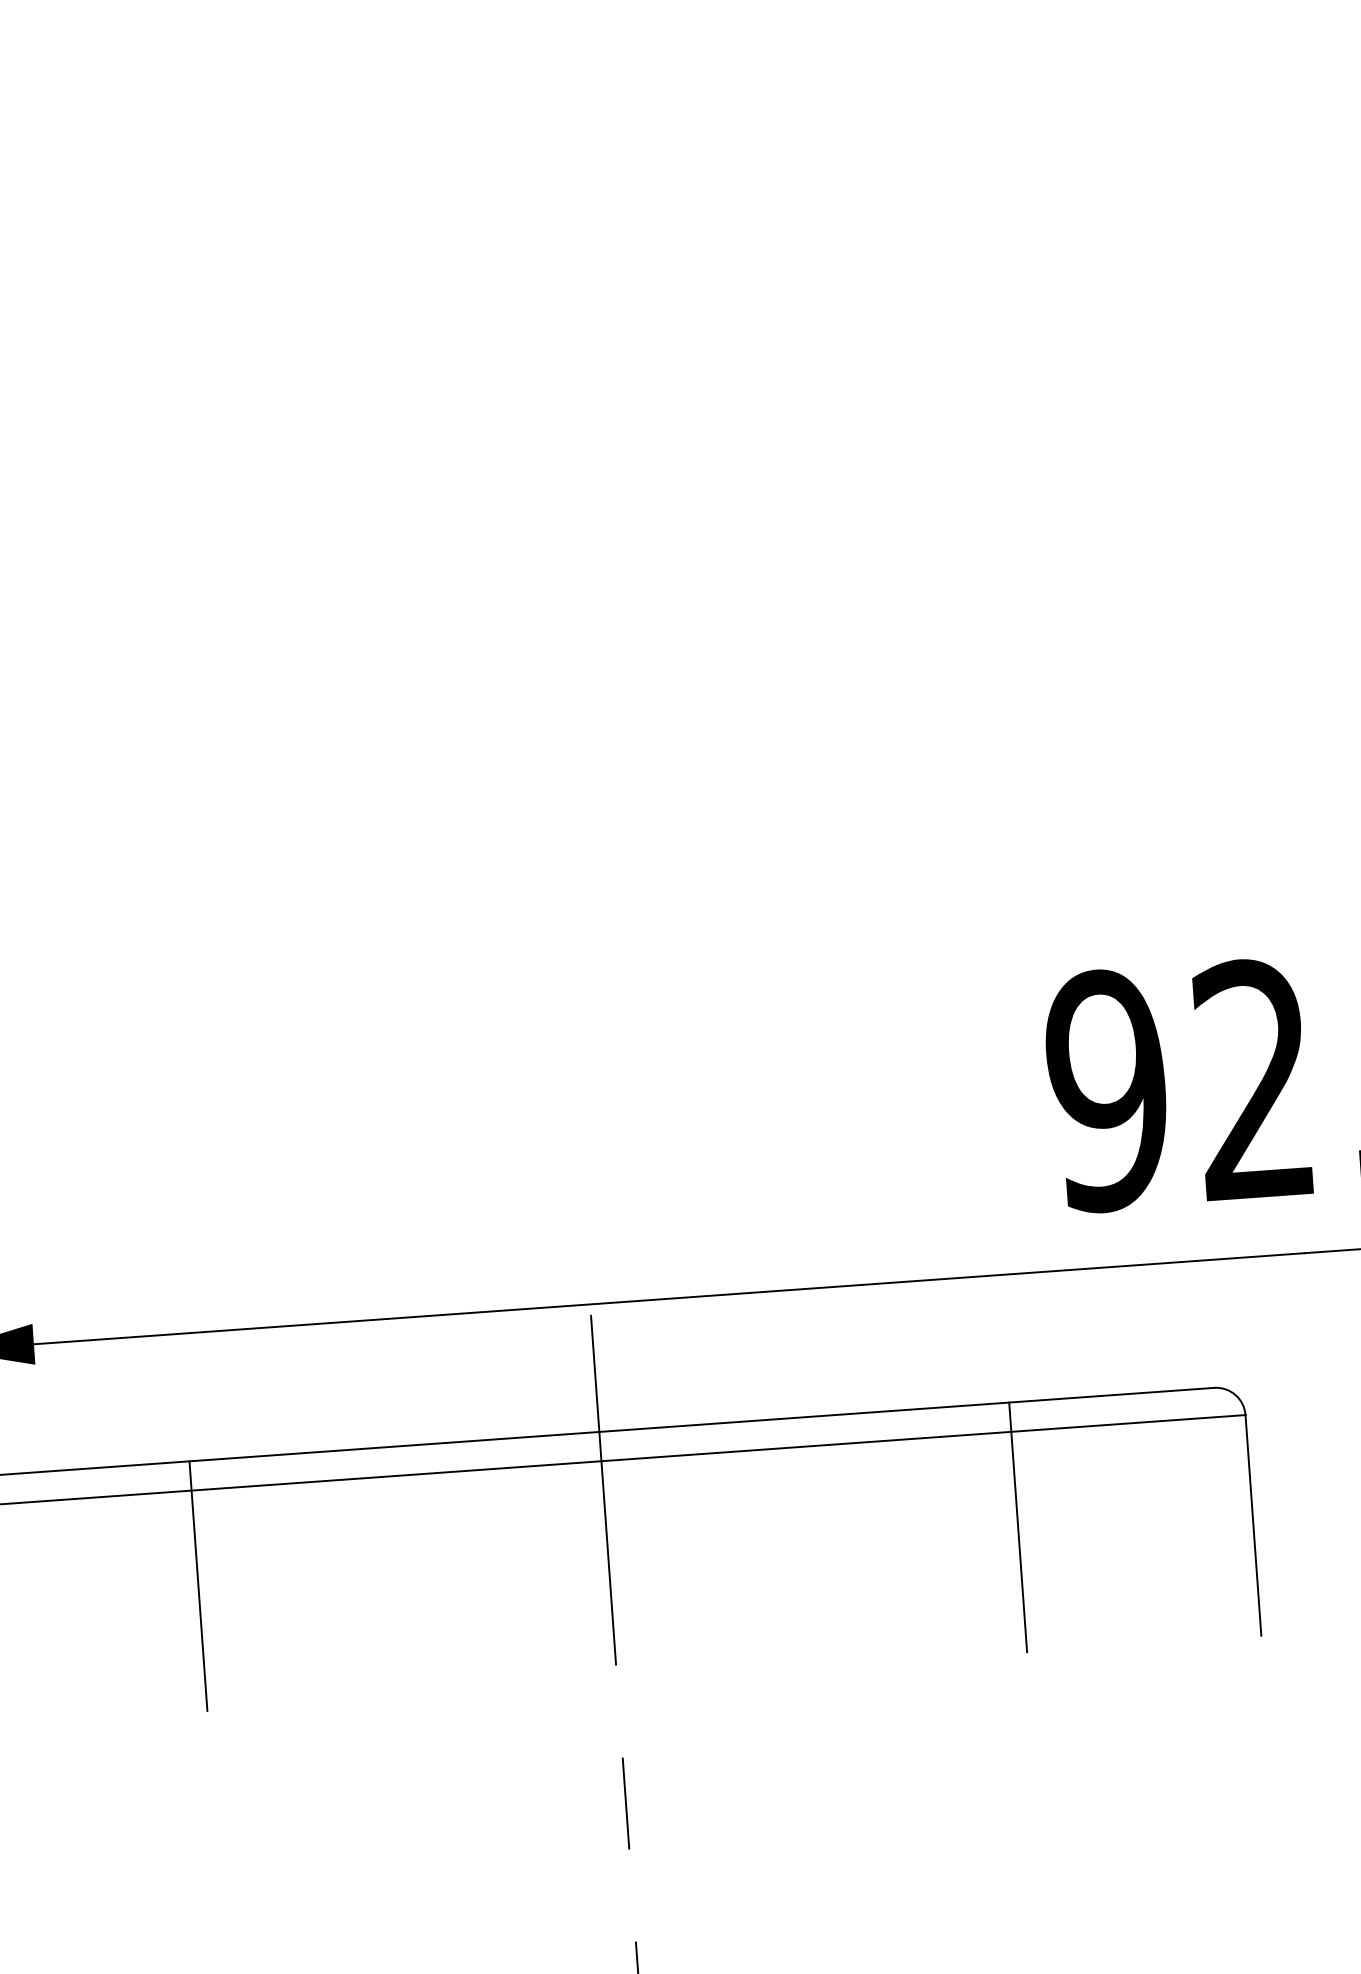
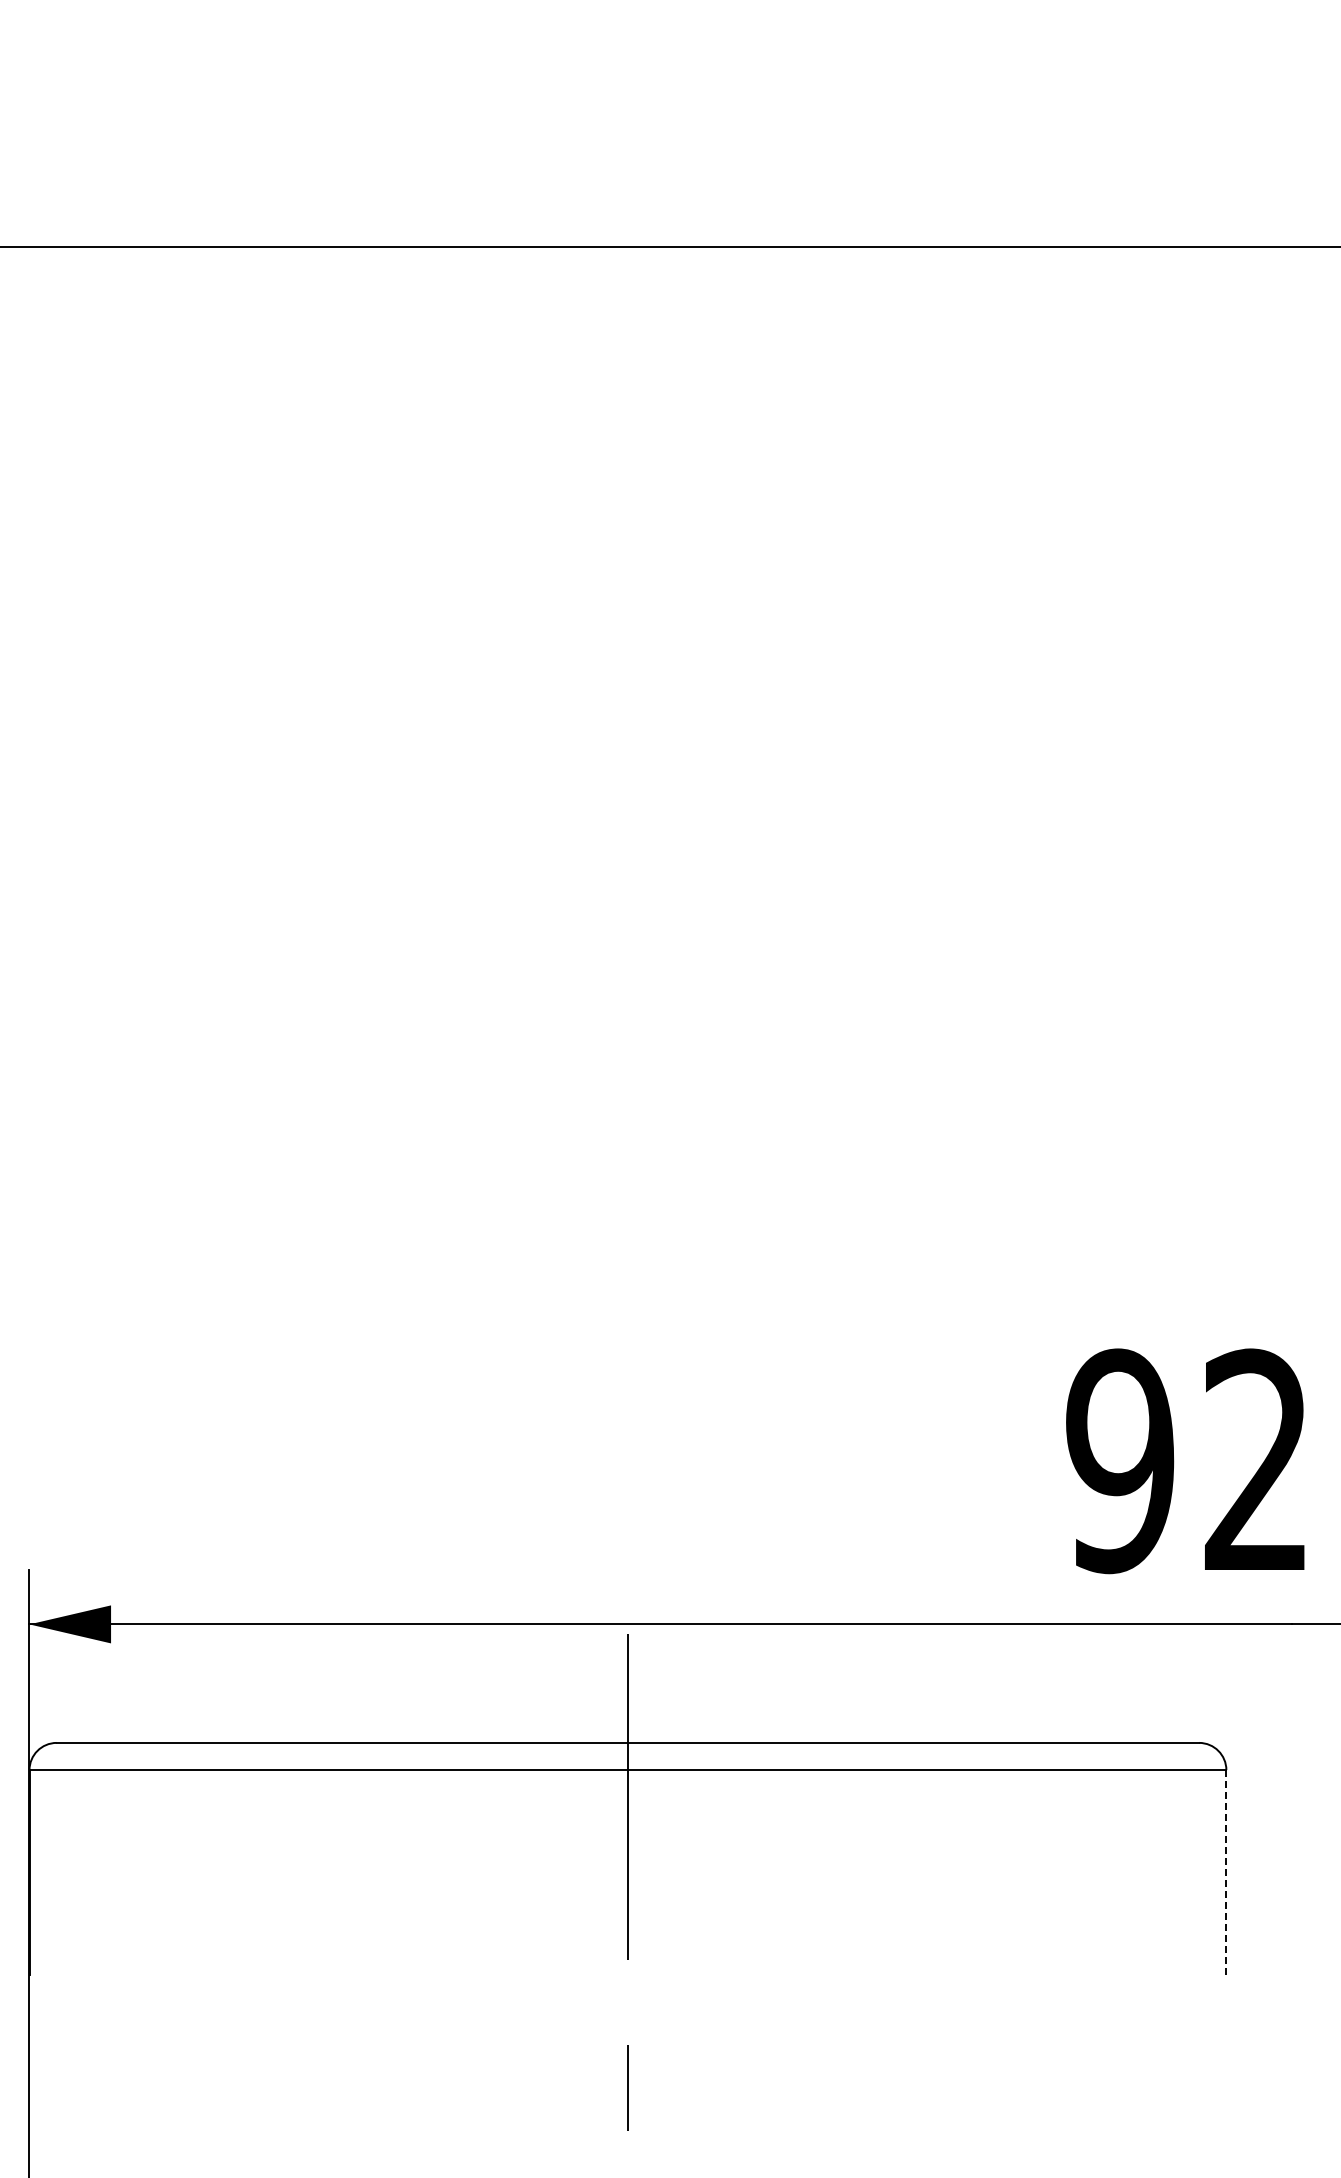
line: (1253, 1525) -> (1226, 1872), solid -> dashed
line: (1017, 1526) -> (1008, 1858), removed
line: (198, 1585) -> (247, 1858), removed

